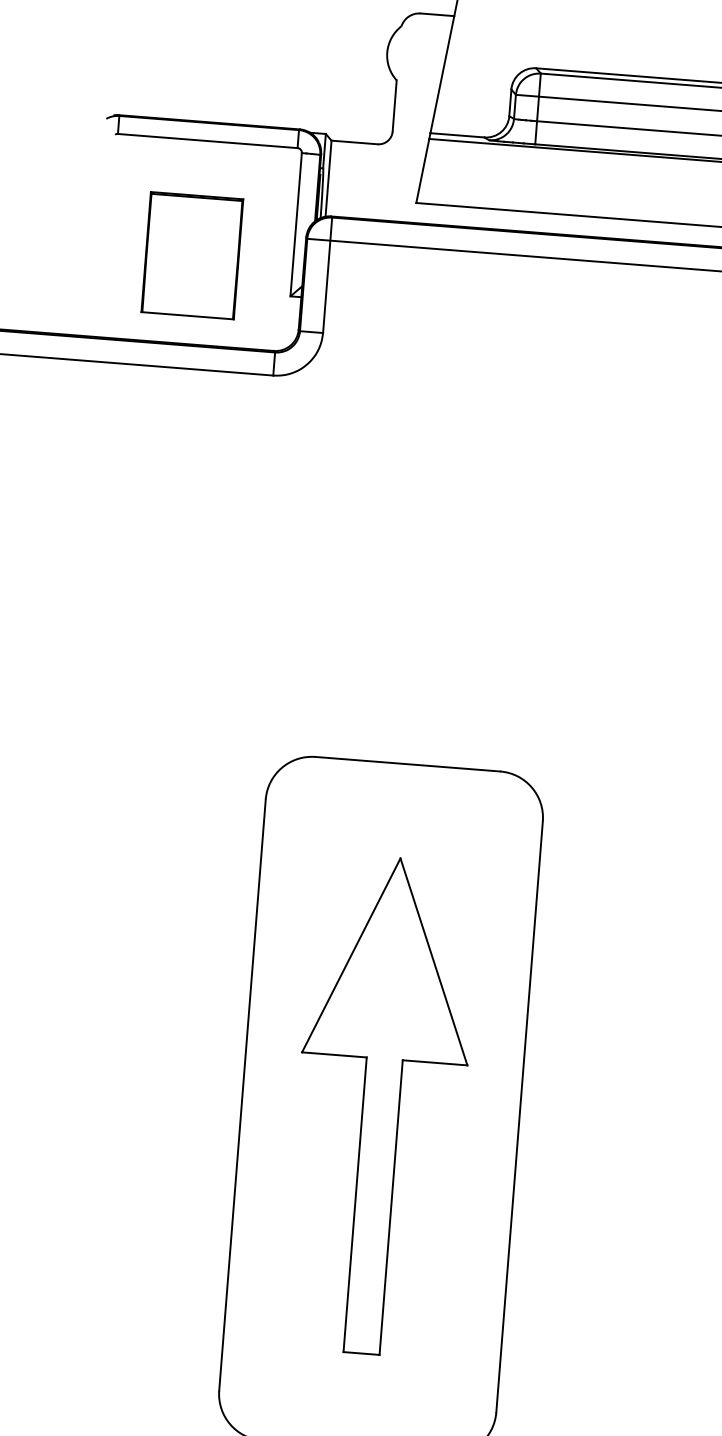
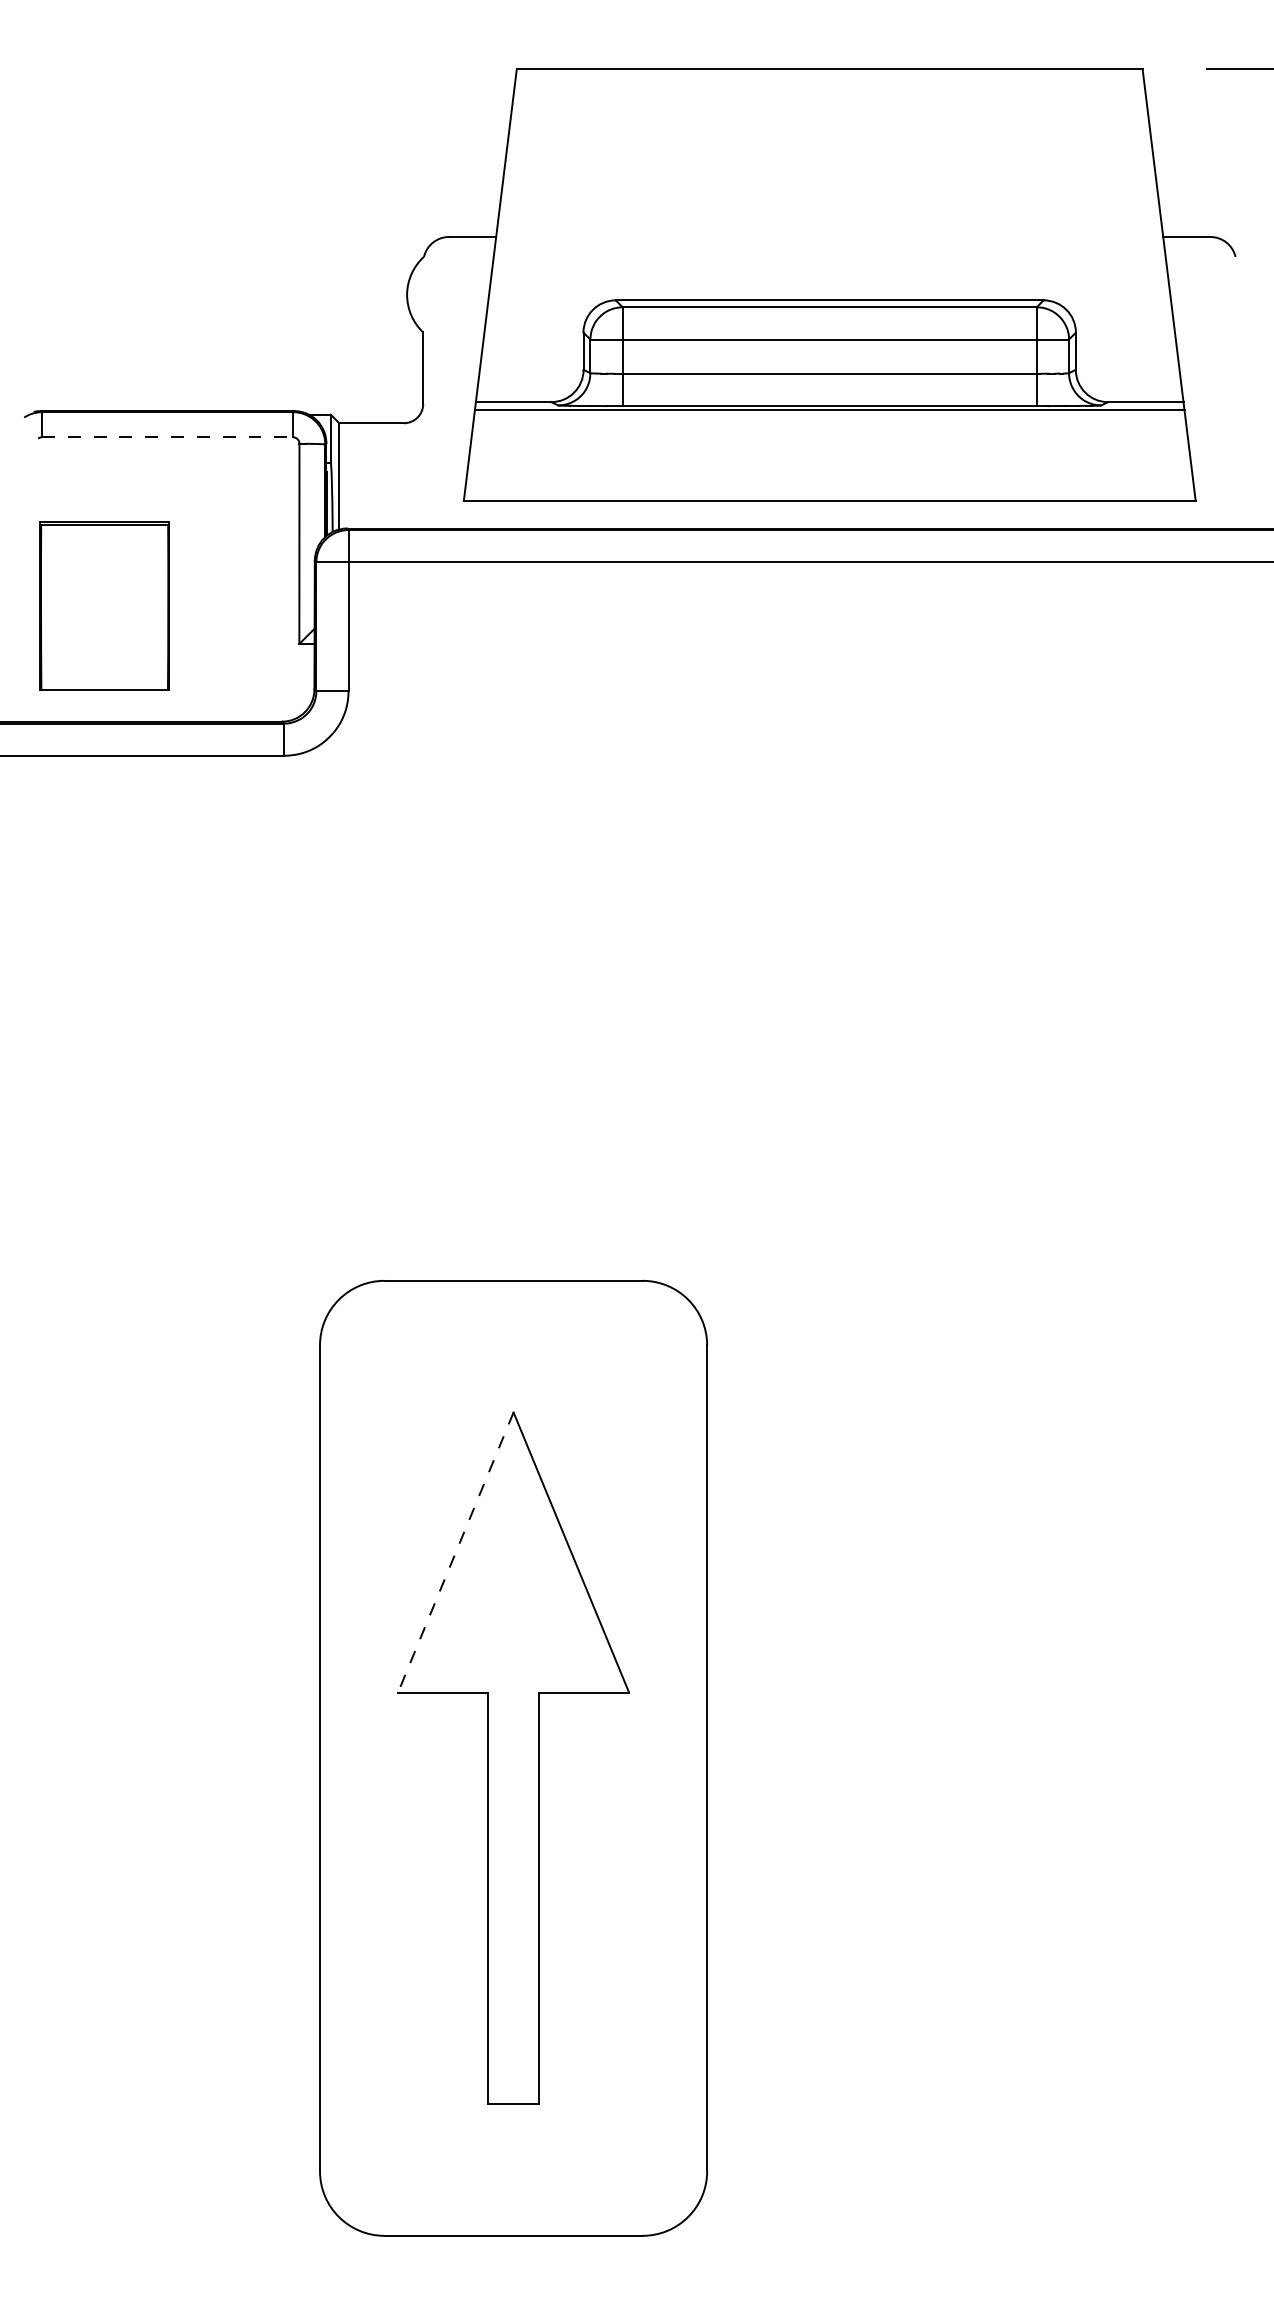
line: (207, 141) -> (167, 437), solid -> dashed
part: (192, 255) -> (104, 605), moved
line: (351, 955) -> (455, 1552), solid -> dashed

